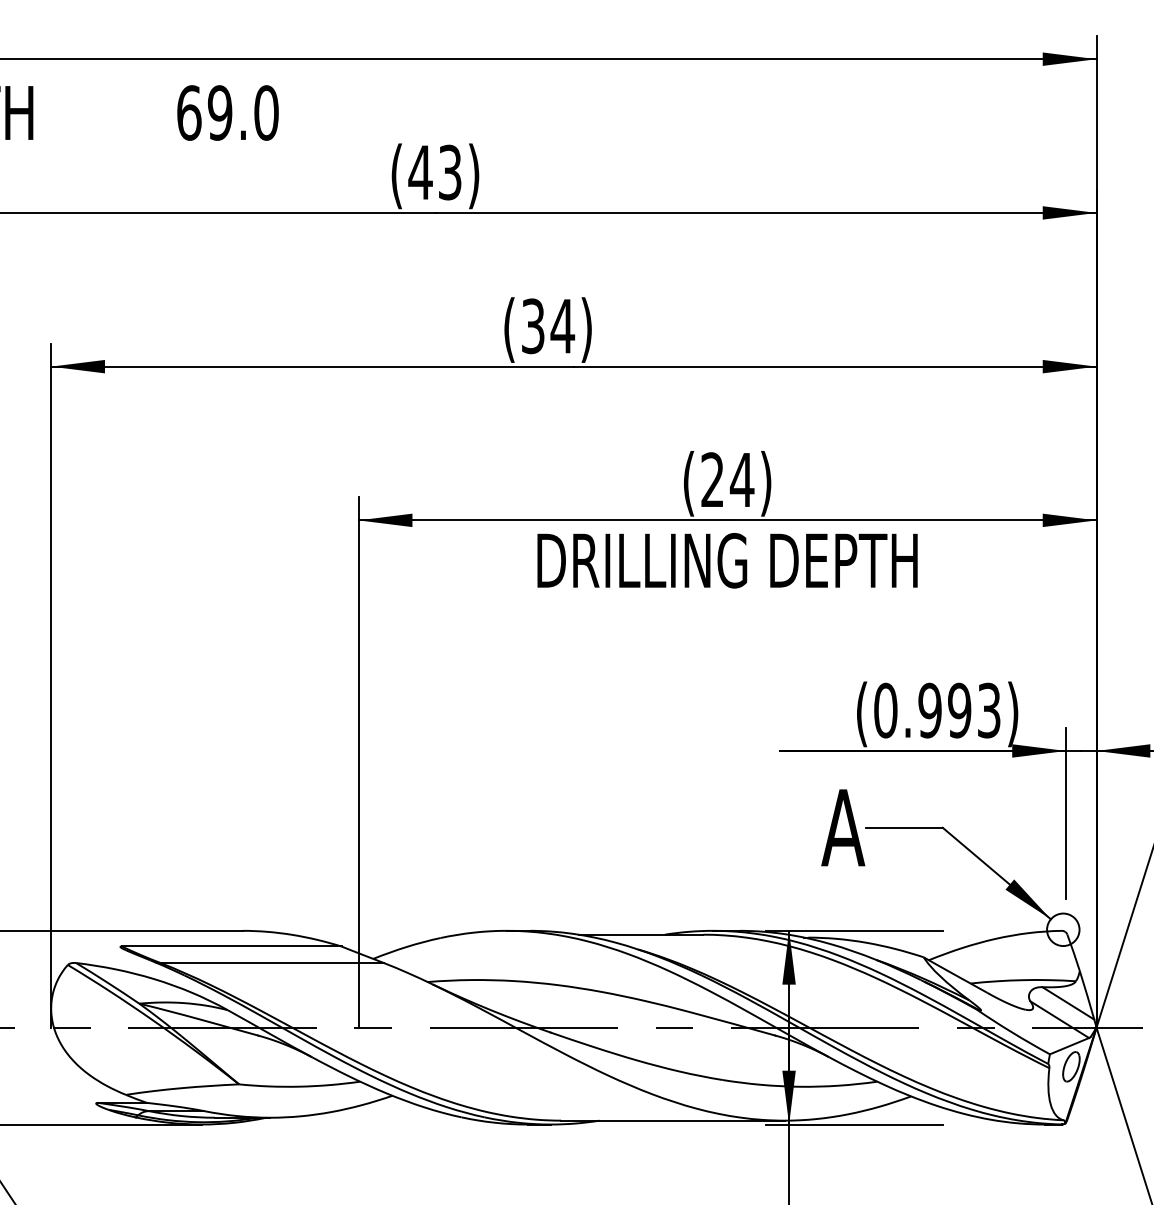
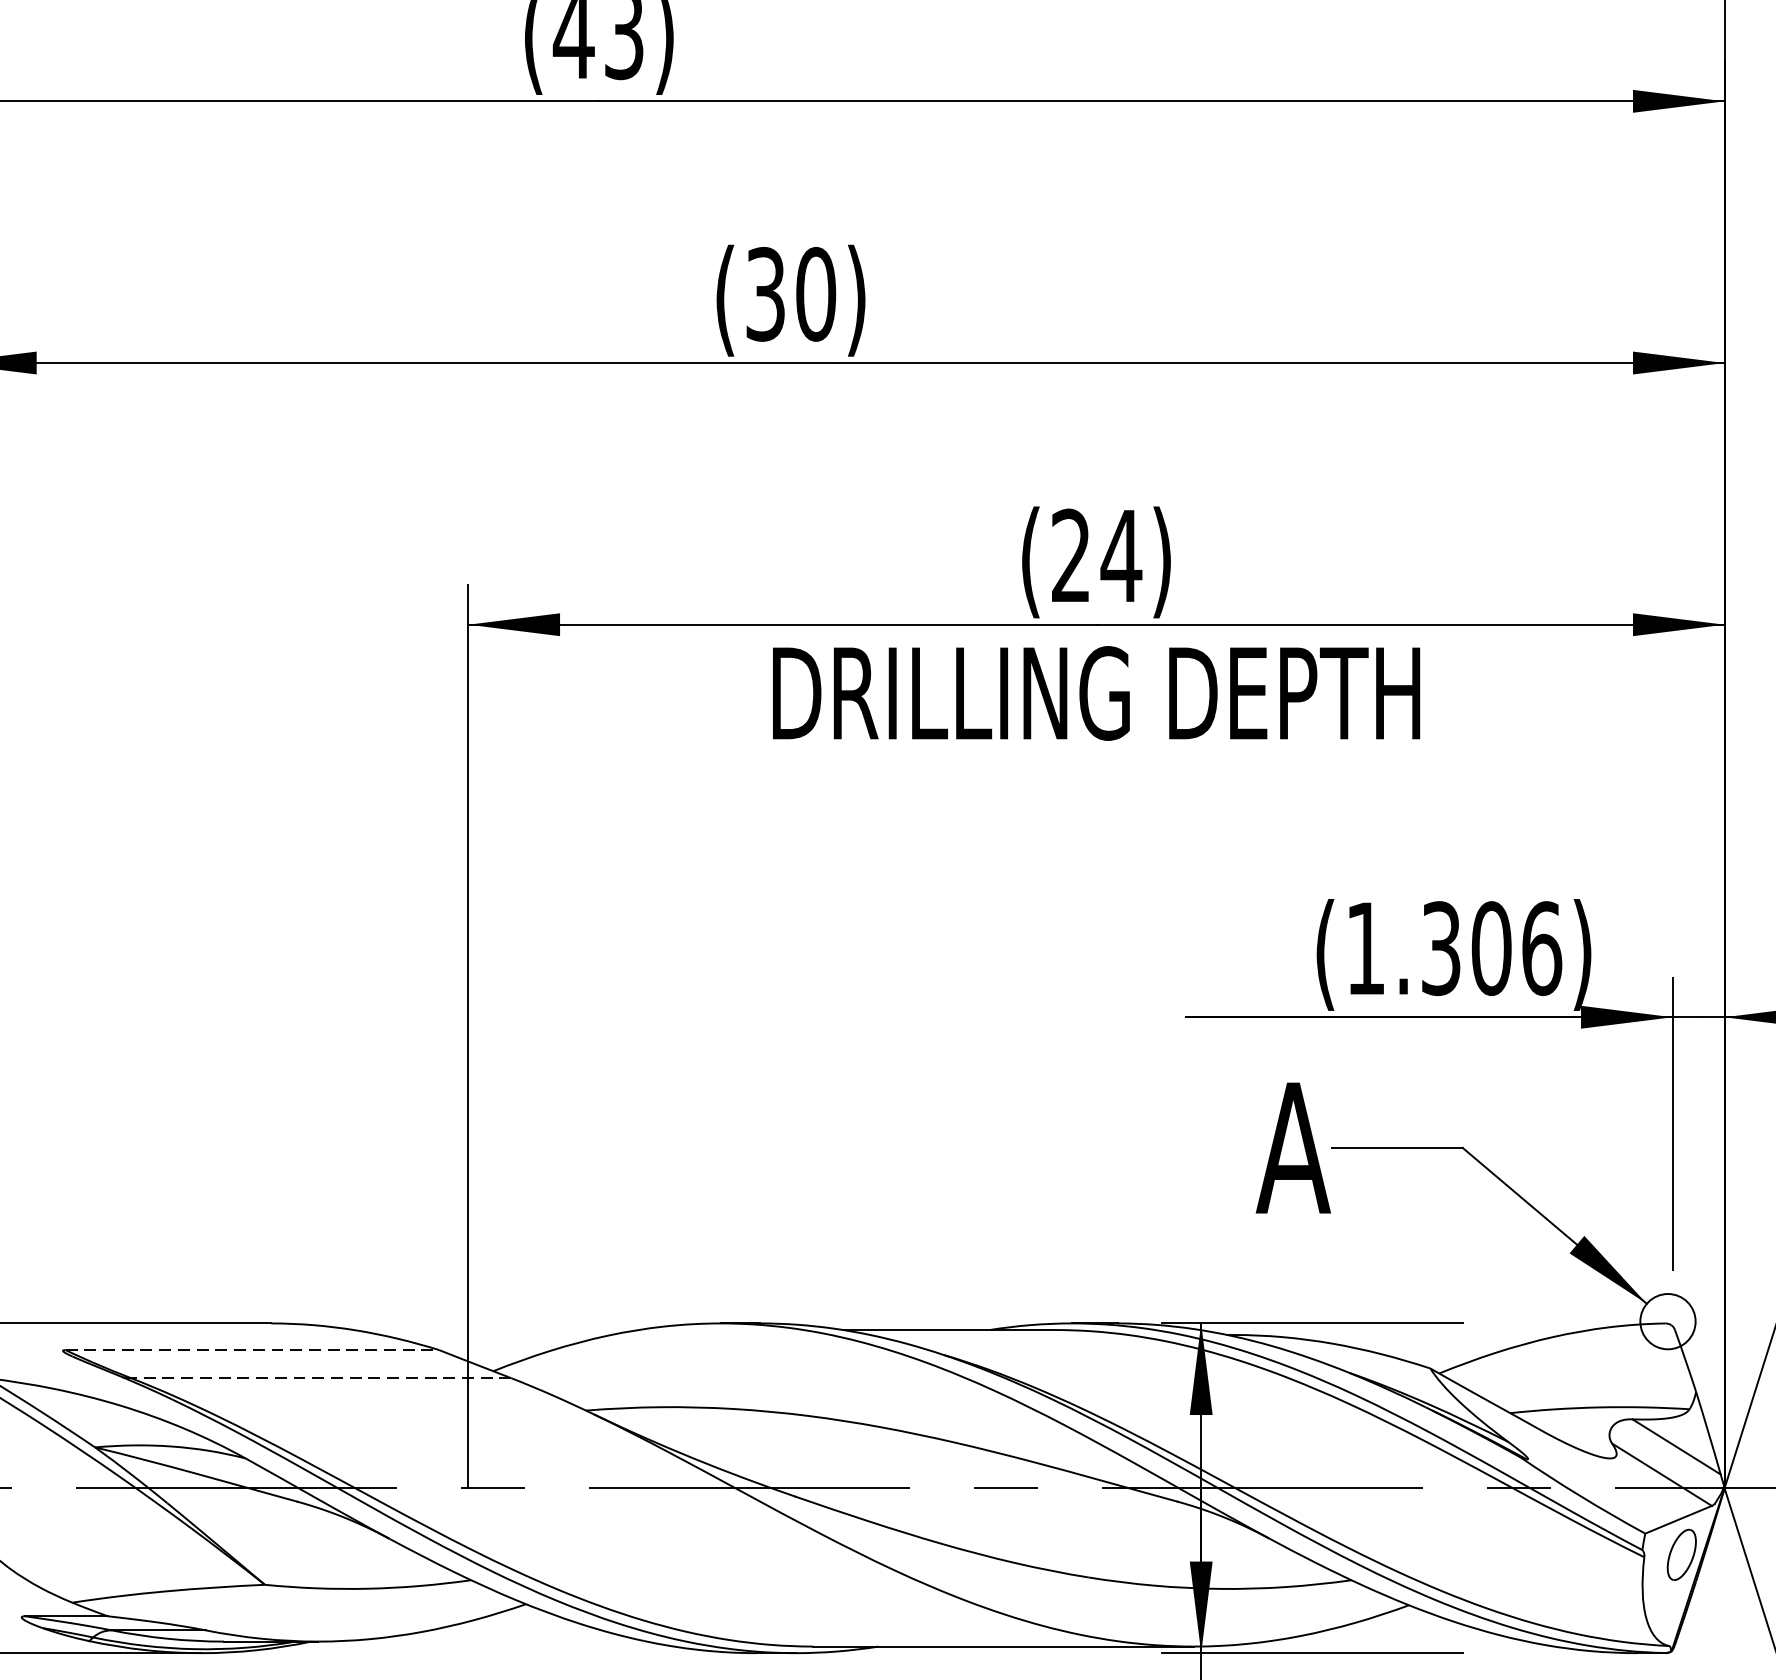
text: (562, 326) -> (815, 294), (34) -> (30)
text: (937, 710) -> (1453, 948), (0.993) -> (1.306)
line: (231, 946) -> (252, 1350), solid -> dashed
line: (272, 963) -> (321, 1379), solid -> dashed

